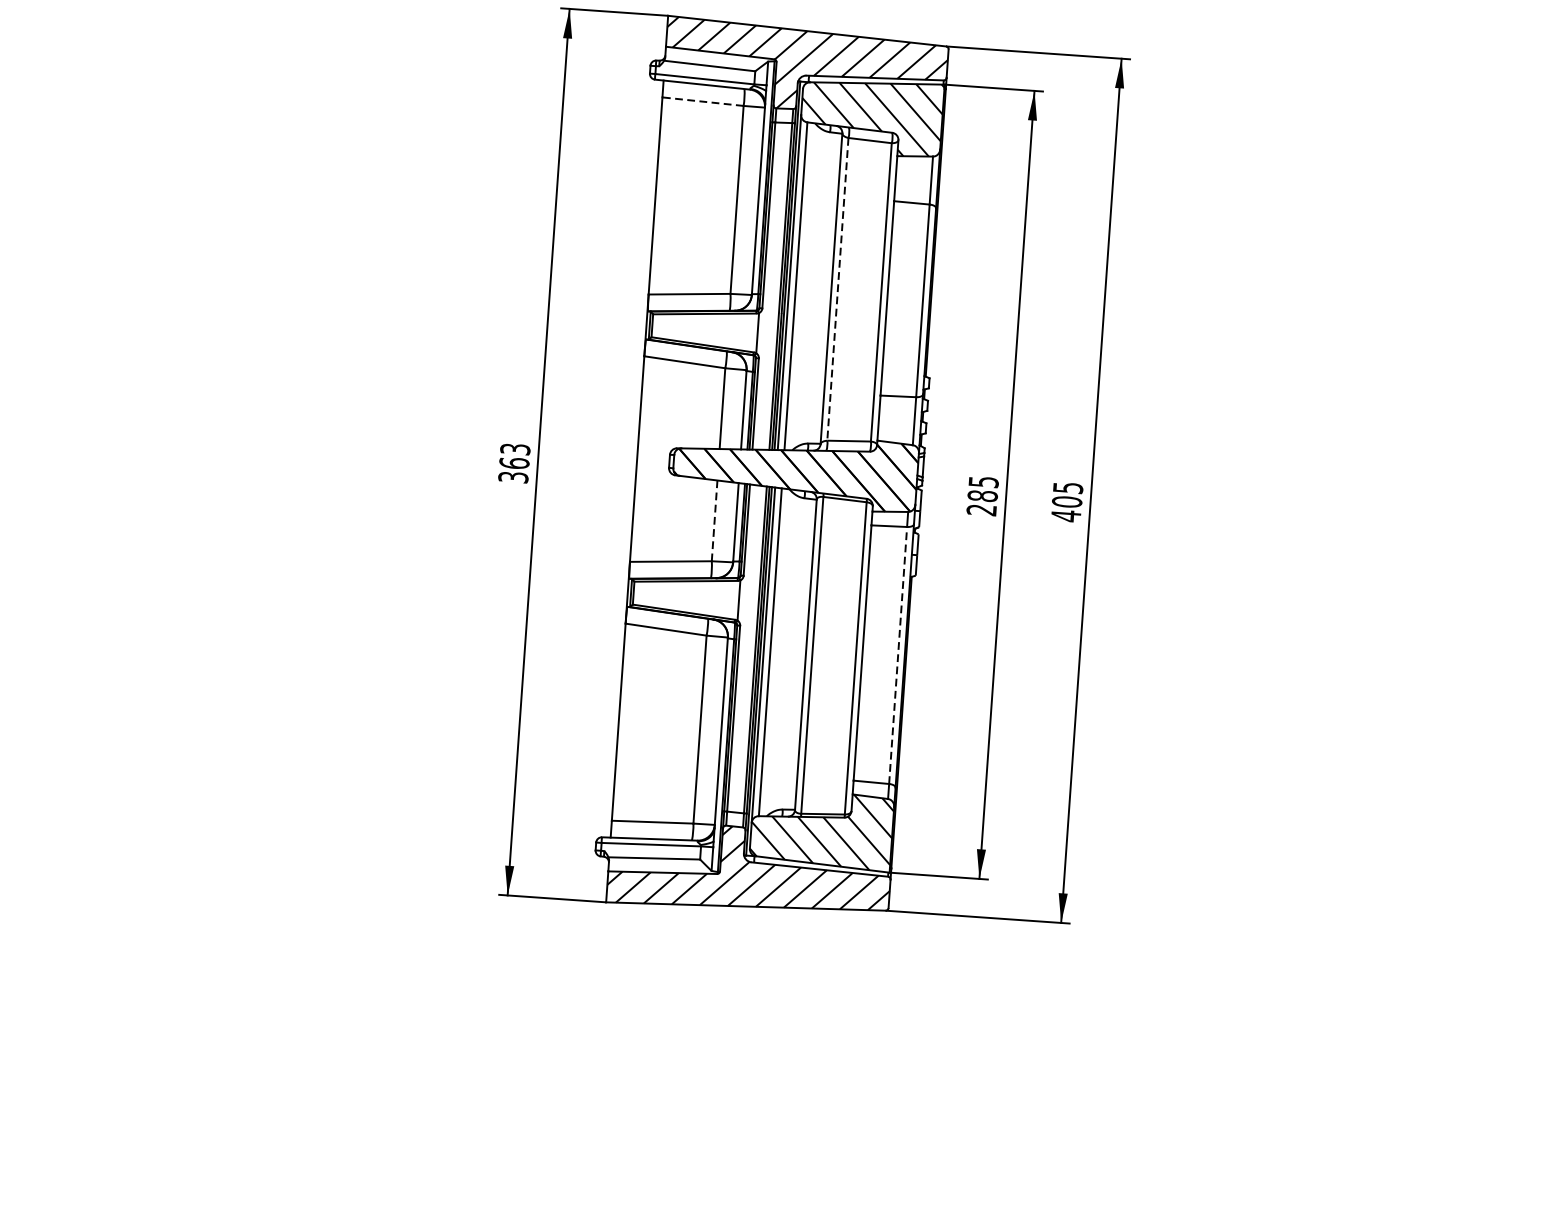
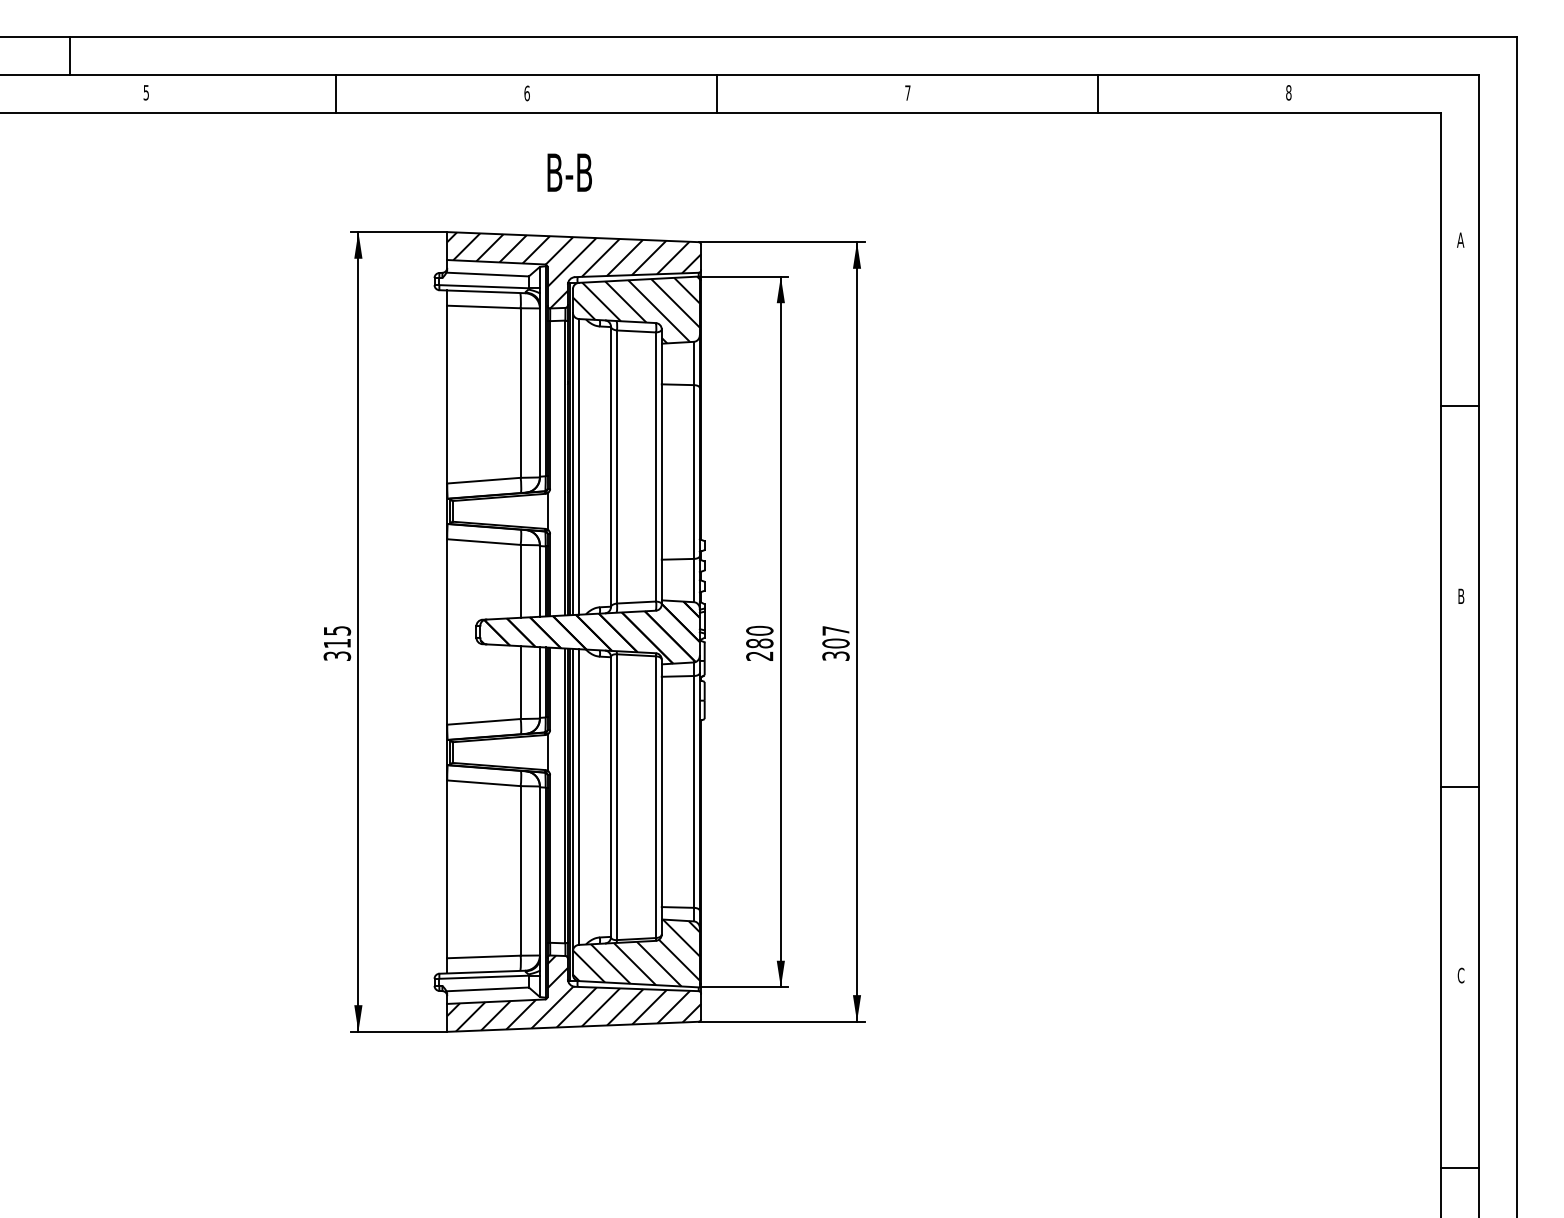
line: (702, 101) -> (483, 306), dashed -> solid
line: (837, 289) -> (616, 467), dashed -> solid
text: (515, 456) -> (337, 637), 363 -> 315
text: (983, 481) -> (759, 630), 285 -> 280
text: (1066, 501) -> (835, 643), 405 -> 307
line: (714, 520) -> (520, 682), dashed -> solid
line: (897, 654) -> (693, 791), dashed -> solid

